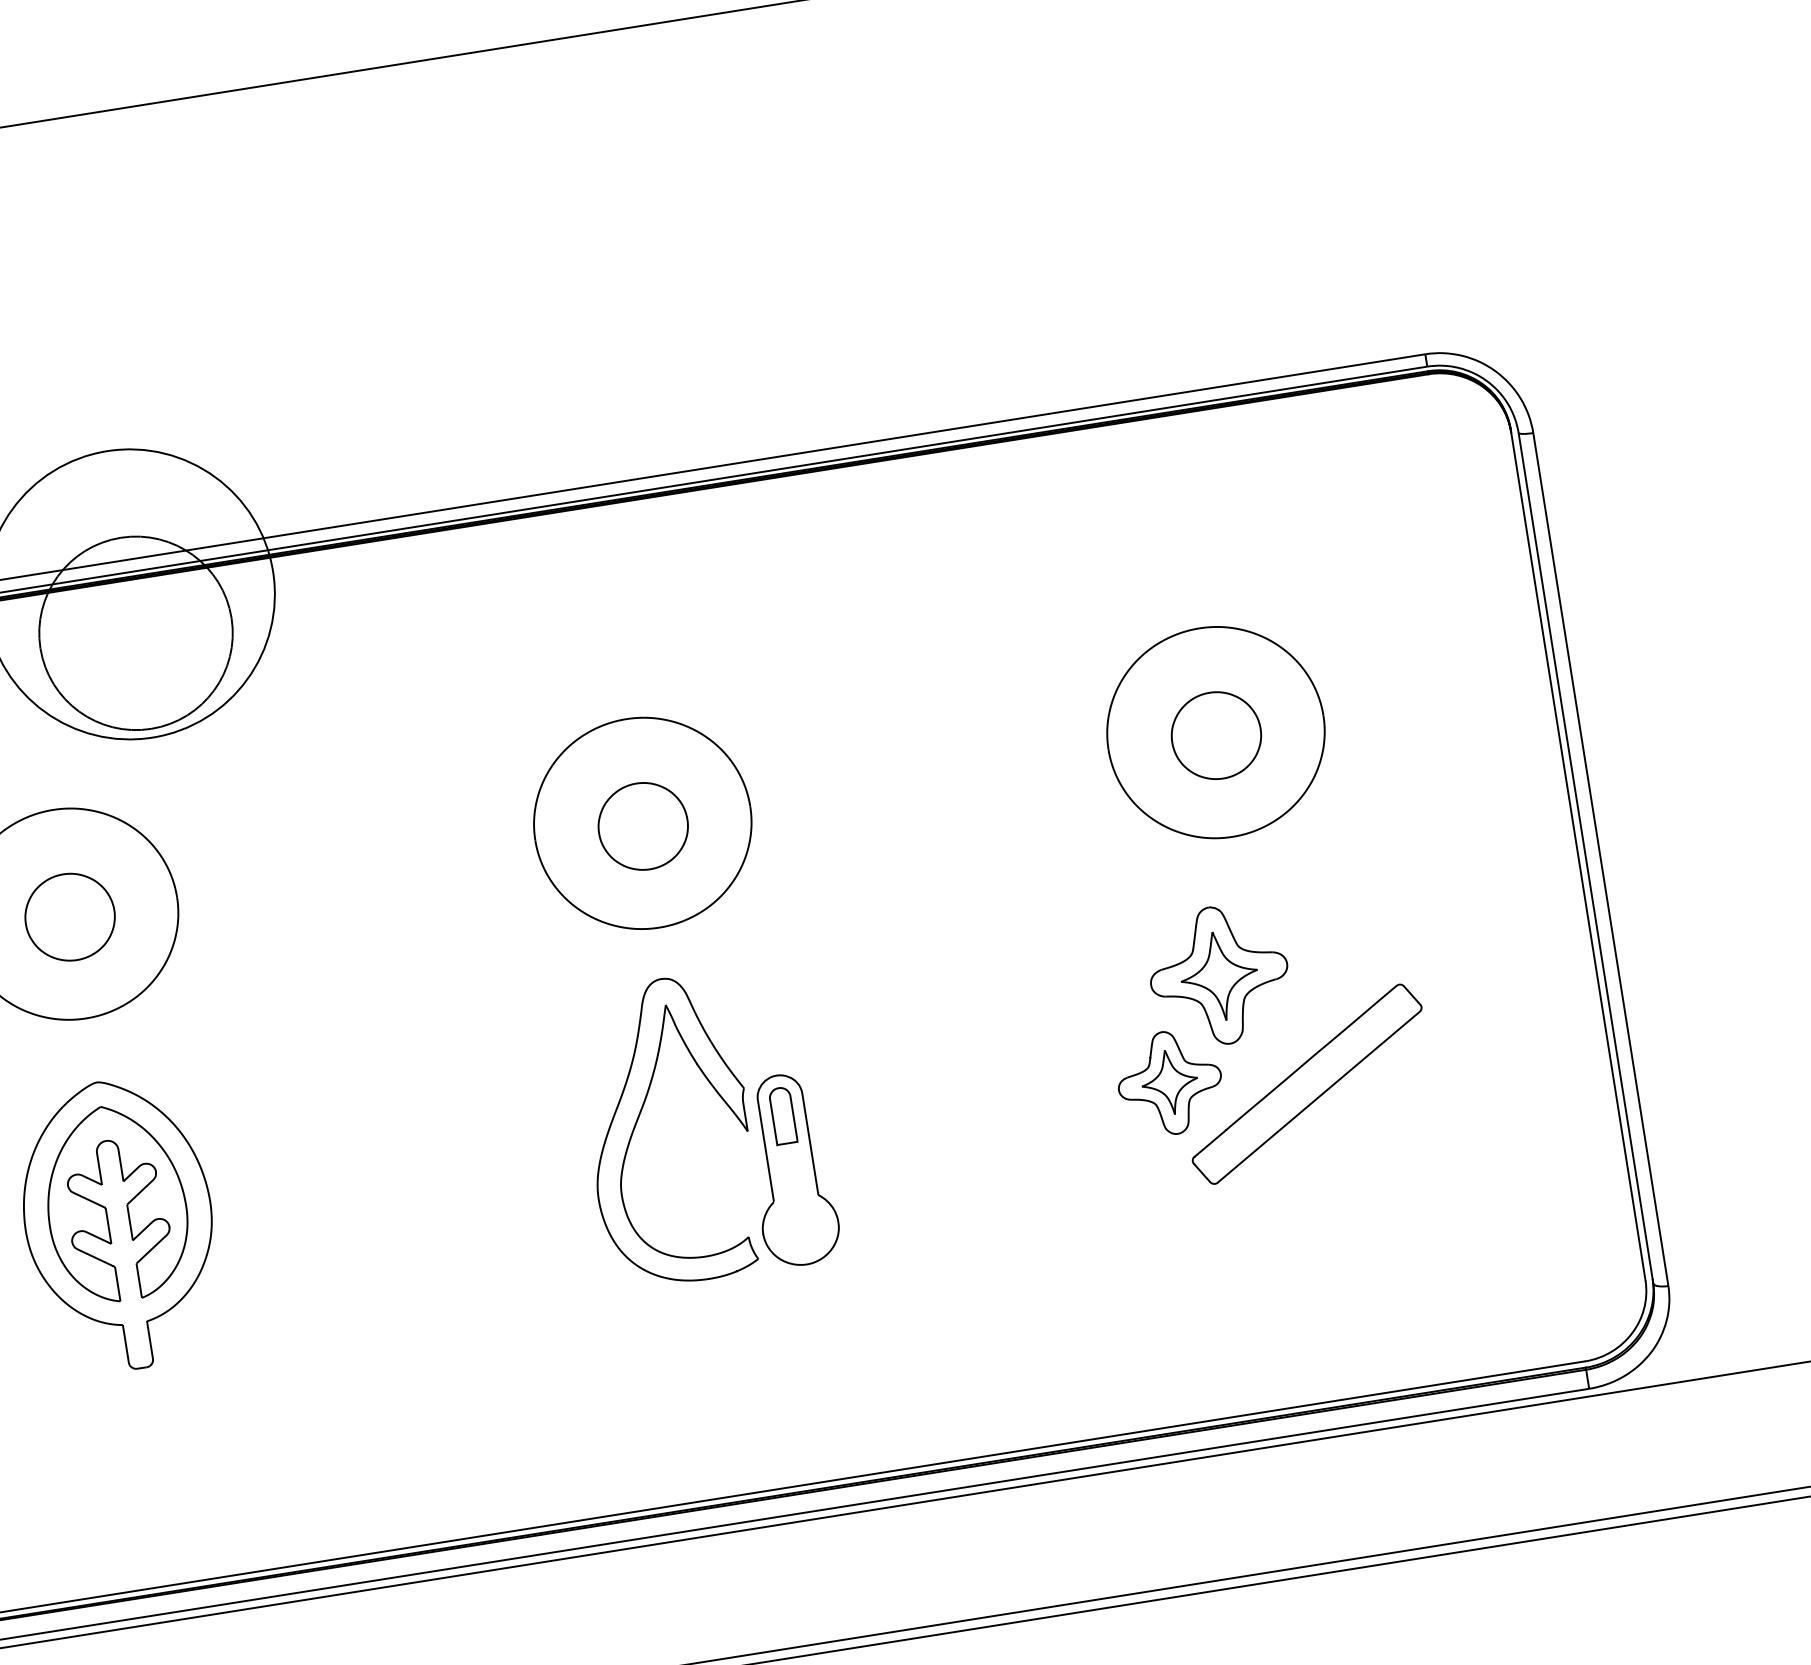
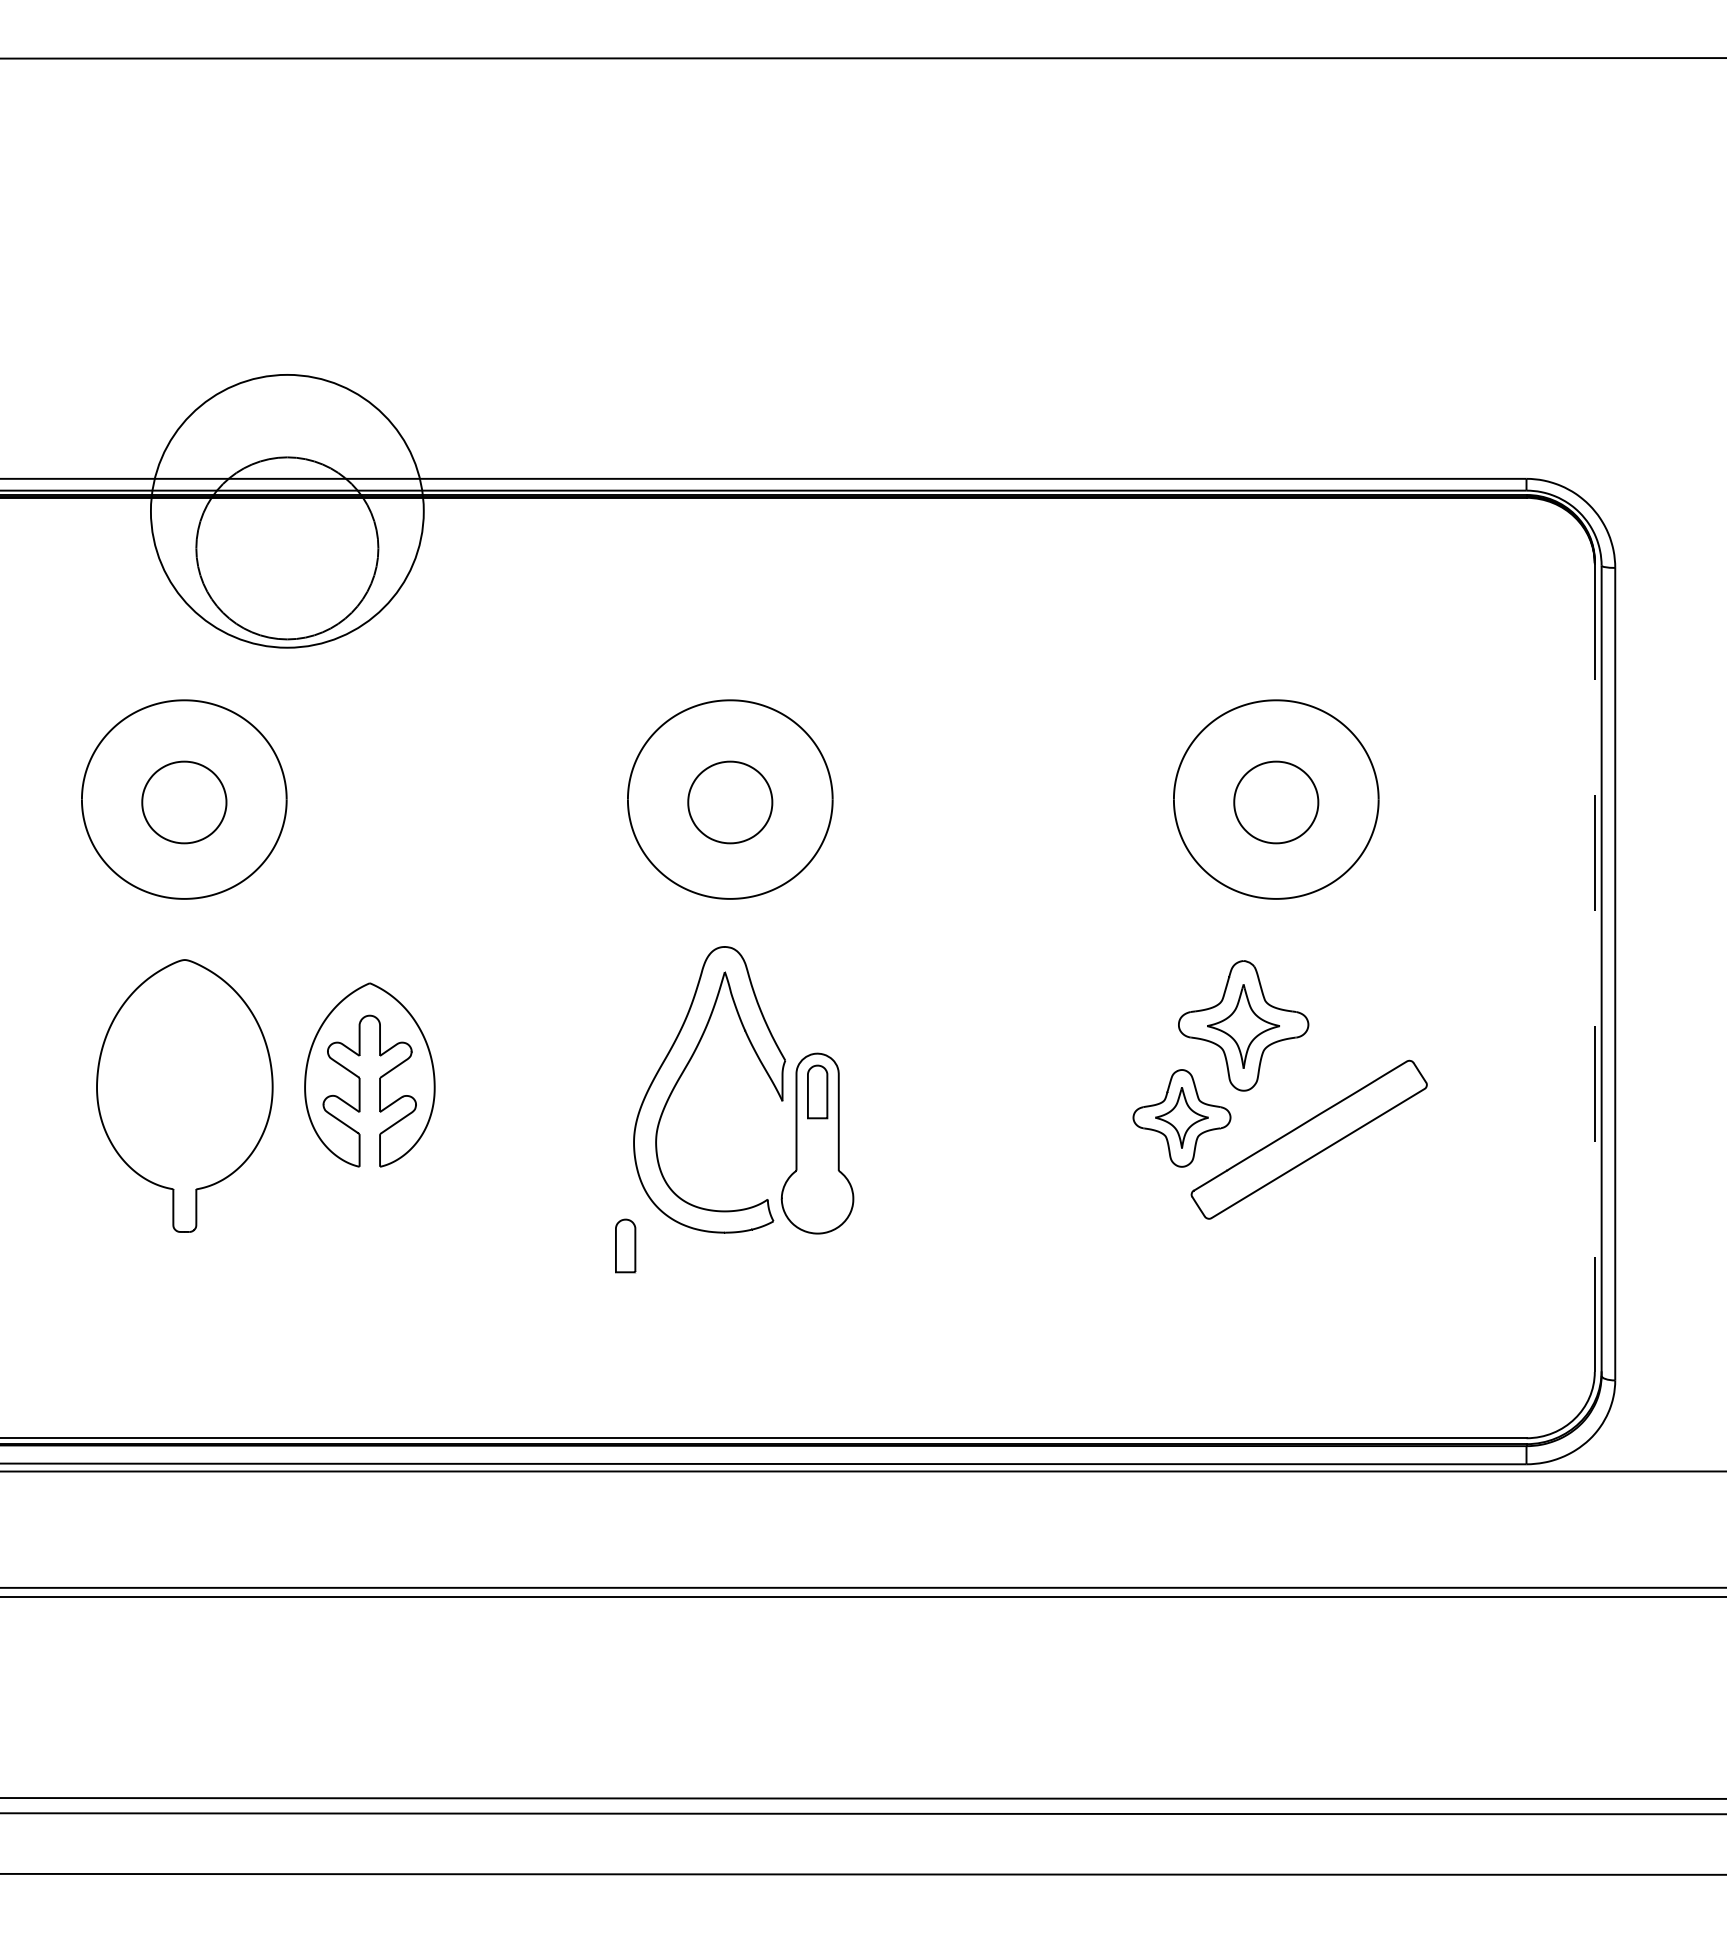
line: (1578, 857) -> (1594, 968), solid -> dashed
part: (106, 1208) -> (360, 1078), moved
part: (606, 1308) -> (625, 1245), added

